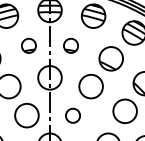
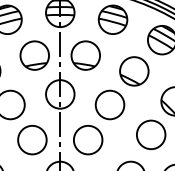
part: (28, 45) -> (34, 55), size x1.67
part: (70, 45) -> (85, 55), size x1.67
circle: (72, 115) -> (87, 139), size x1.67

